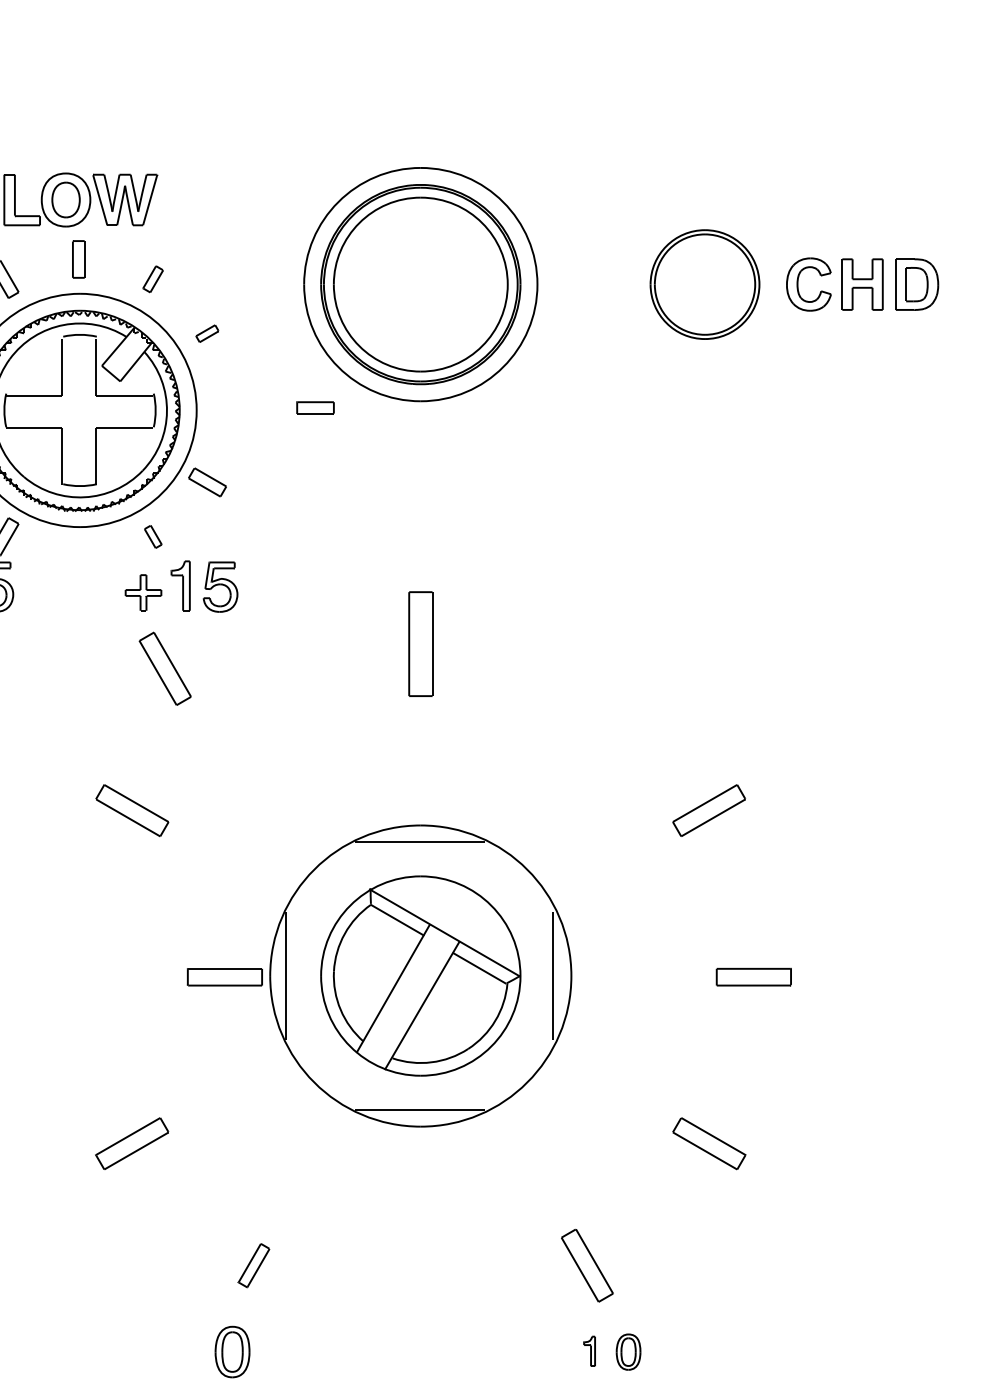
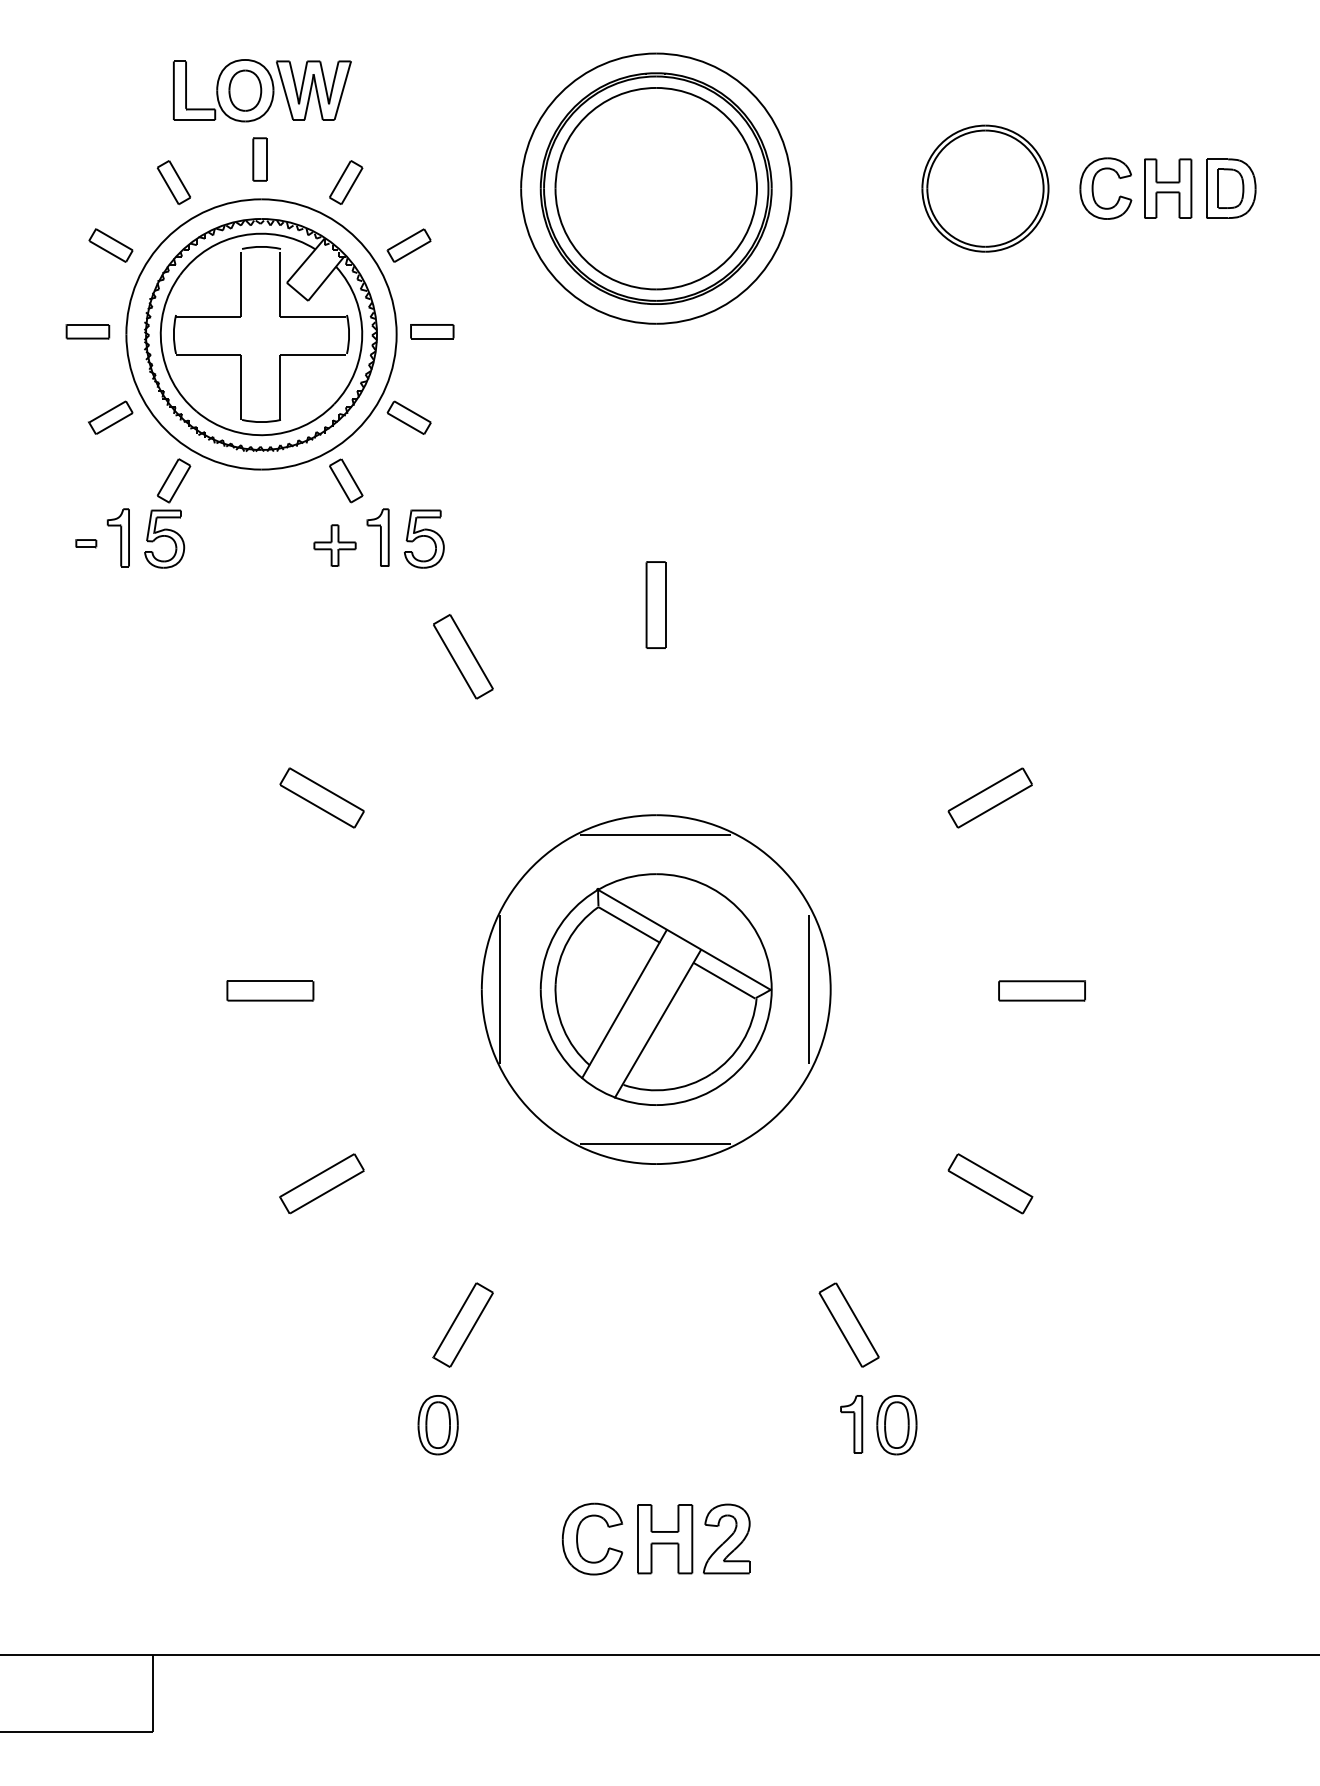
part: (153, 279) -> (346, 182), size x1.43
part: (206, 333) -> (408, 245), size x1.67
part: (315, 407) -> (432, 331), moved
part: (153, 536) -> (346, 480), size x1.67
part: (420, 643) -> (655, 604), size x0.71
part: (165, 668) -> (463, 656), moved
part: (225, 976) -> (270, 990), moved
part: (253, 1265) -> (462, 1324), size x1.67
part: (589, 1351) -> (851, 1424), size x1.67
part: (628, 1352) -> (896, 1425), size x1.43

